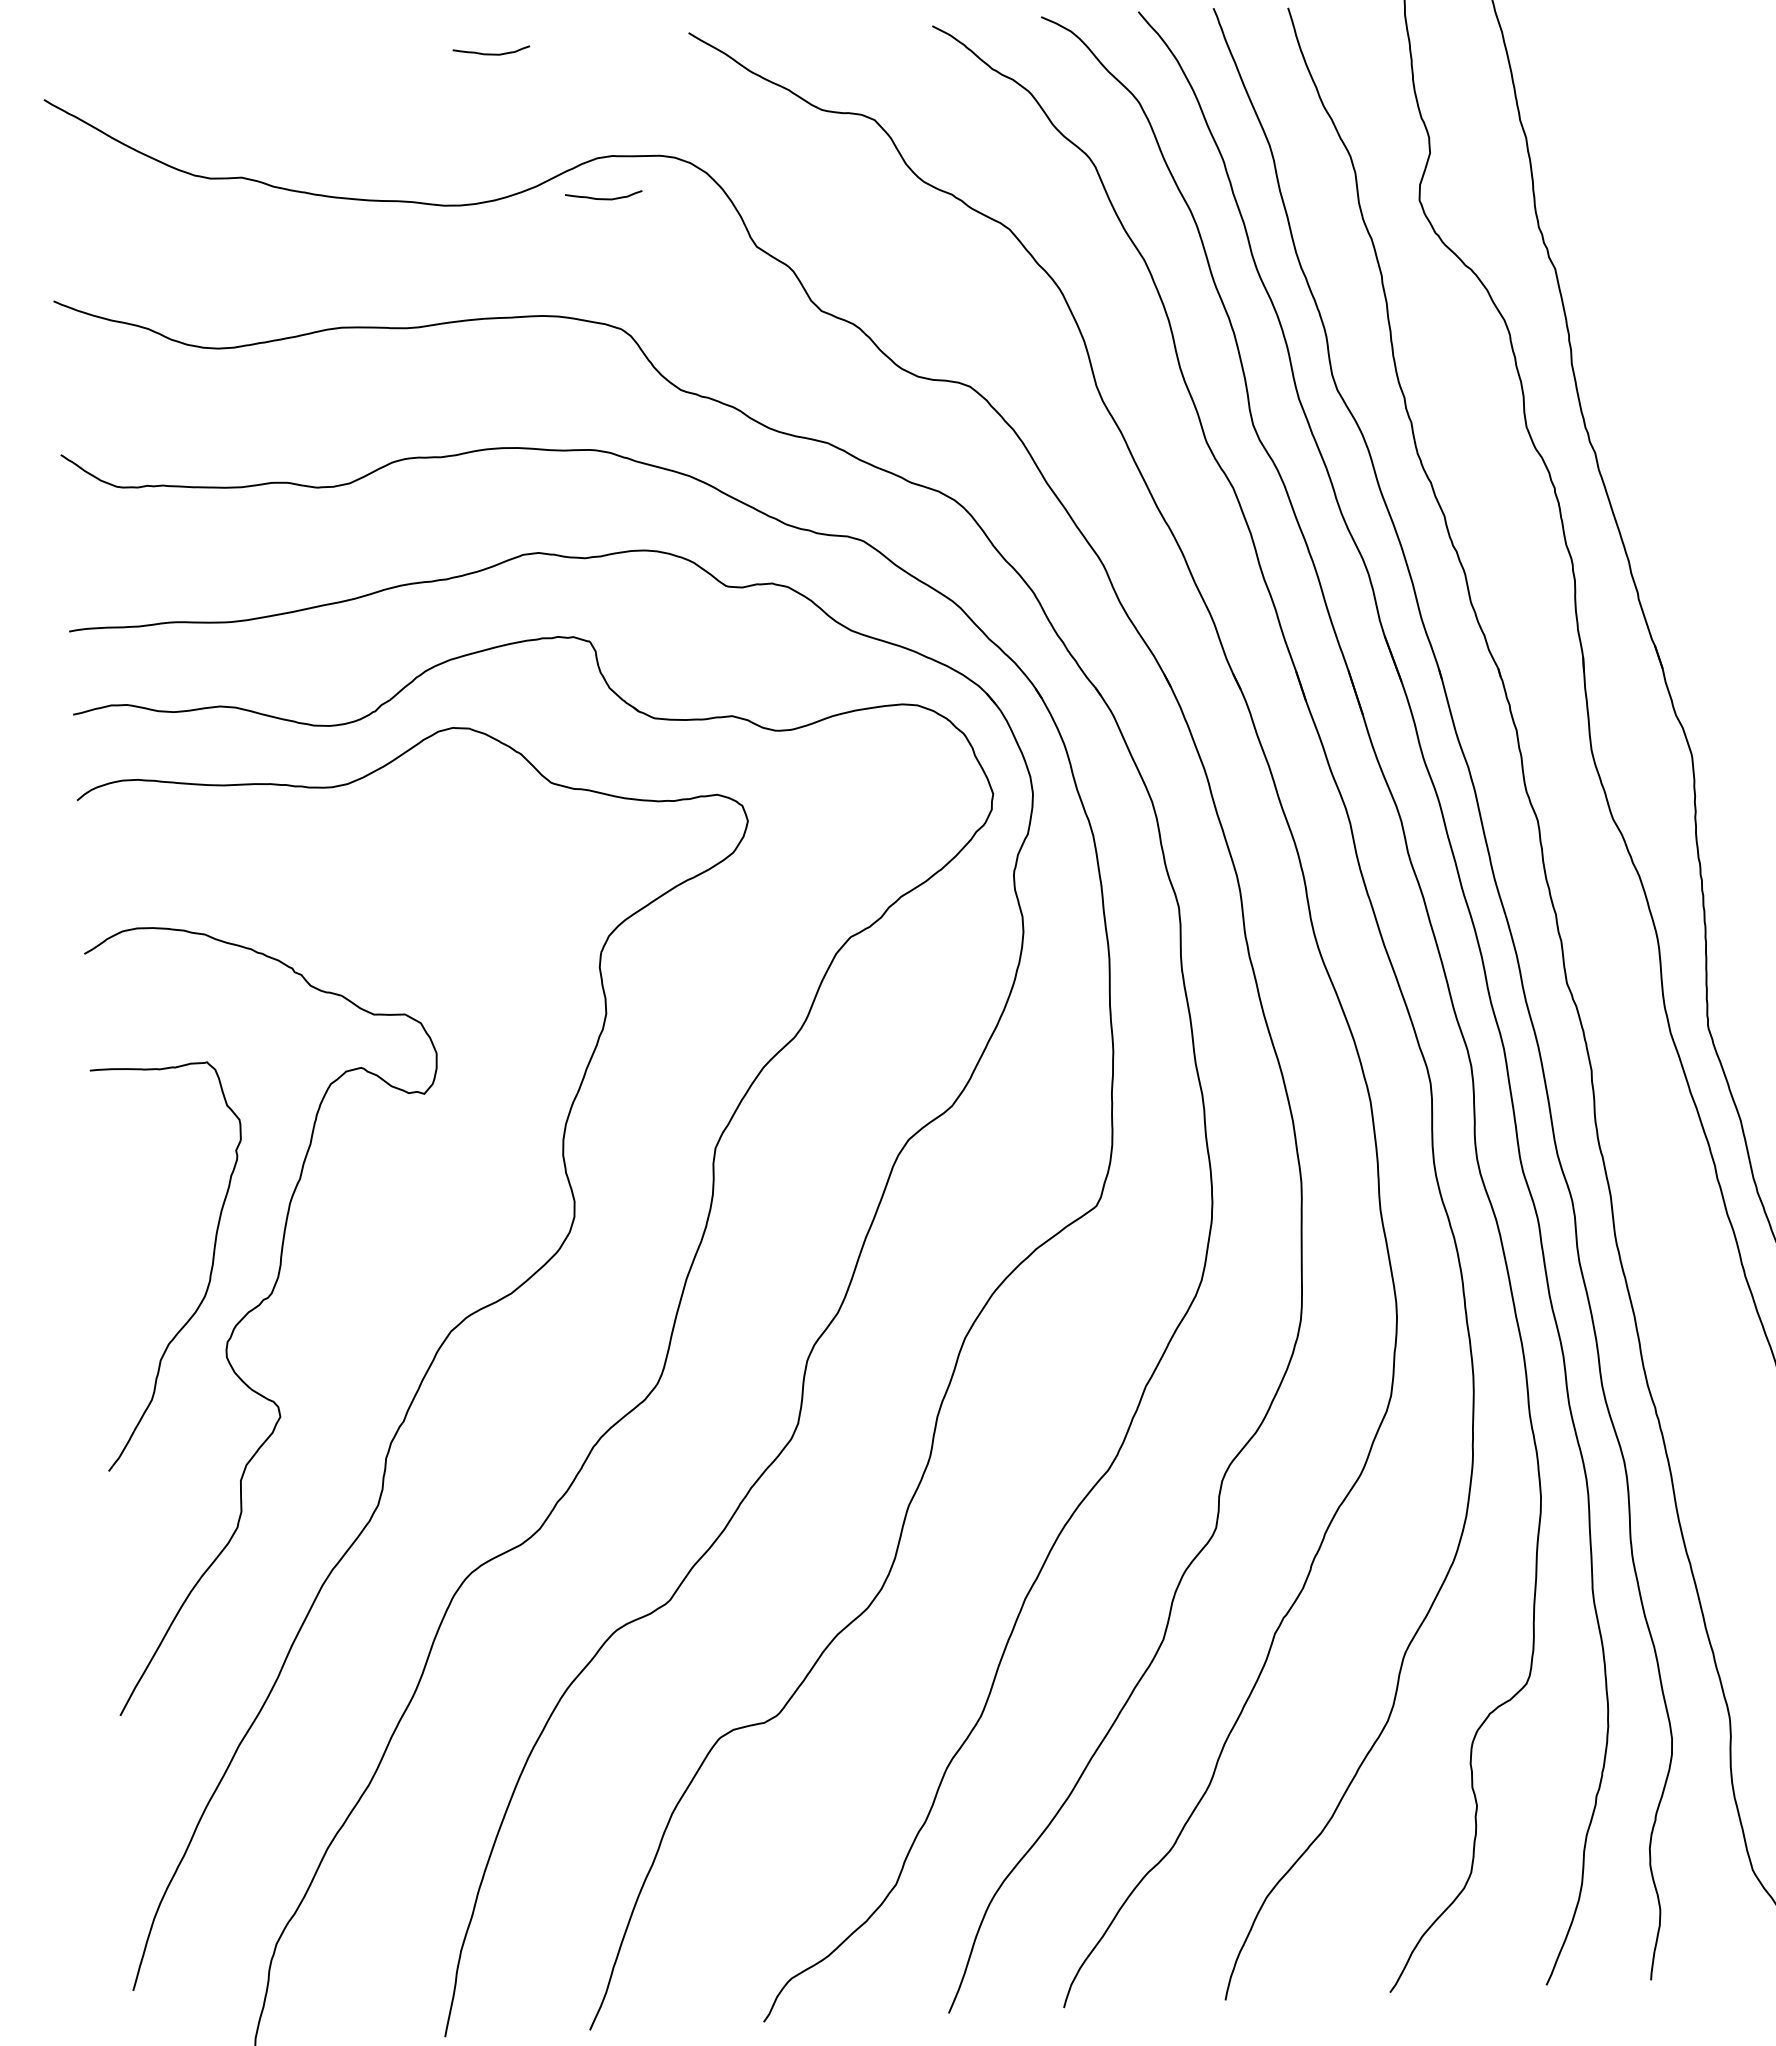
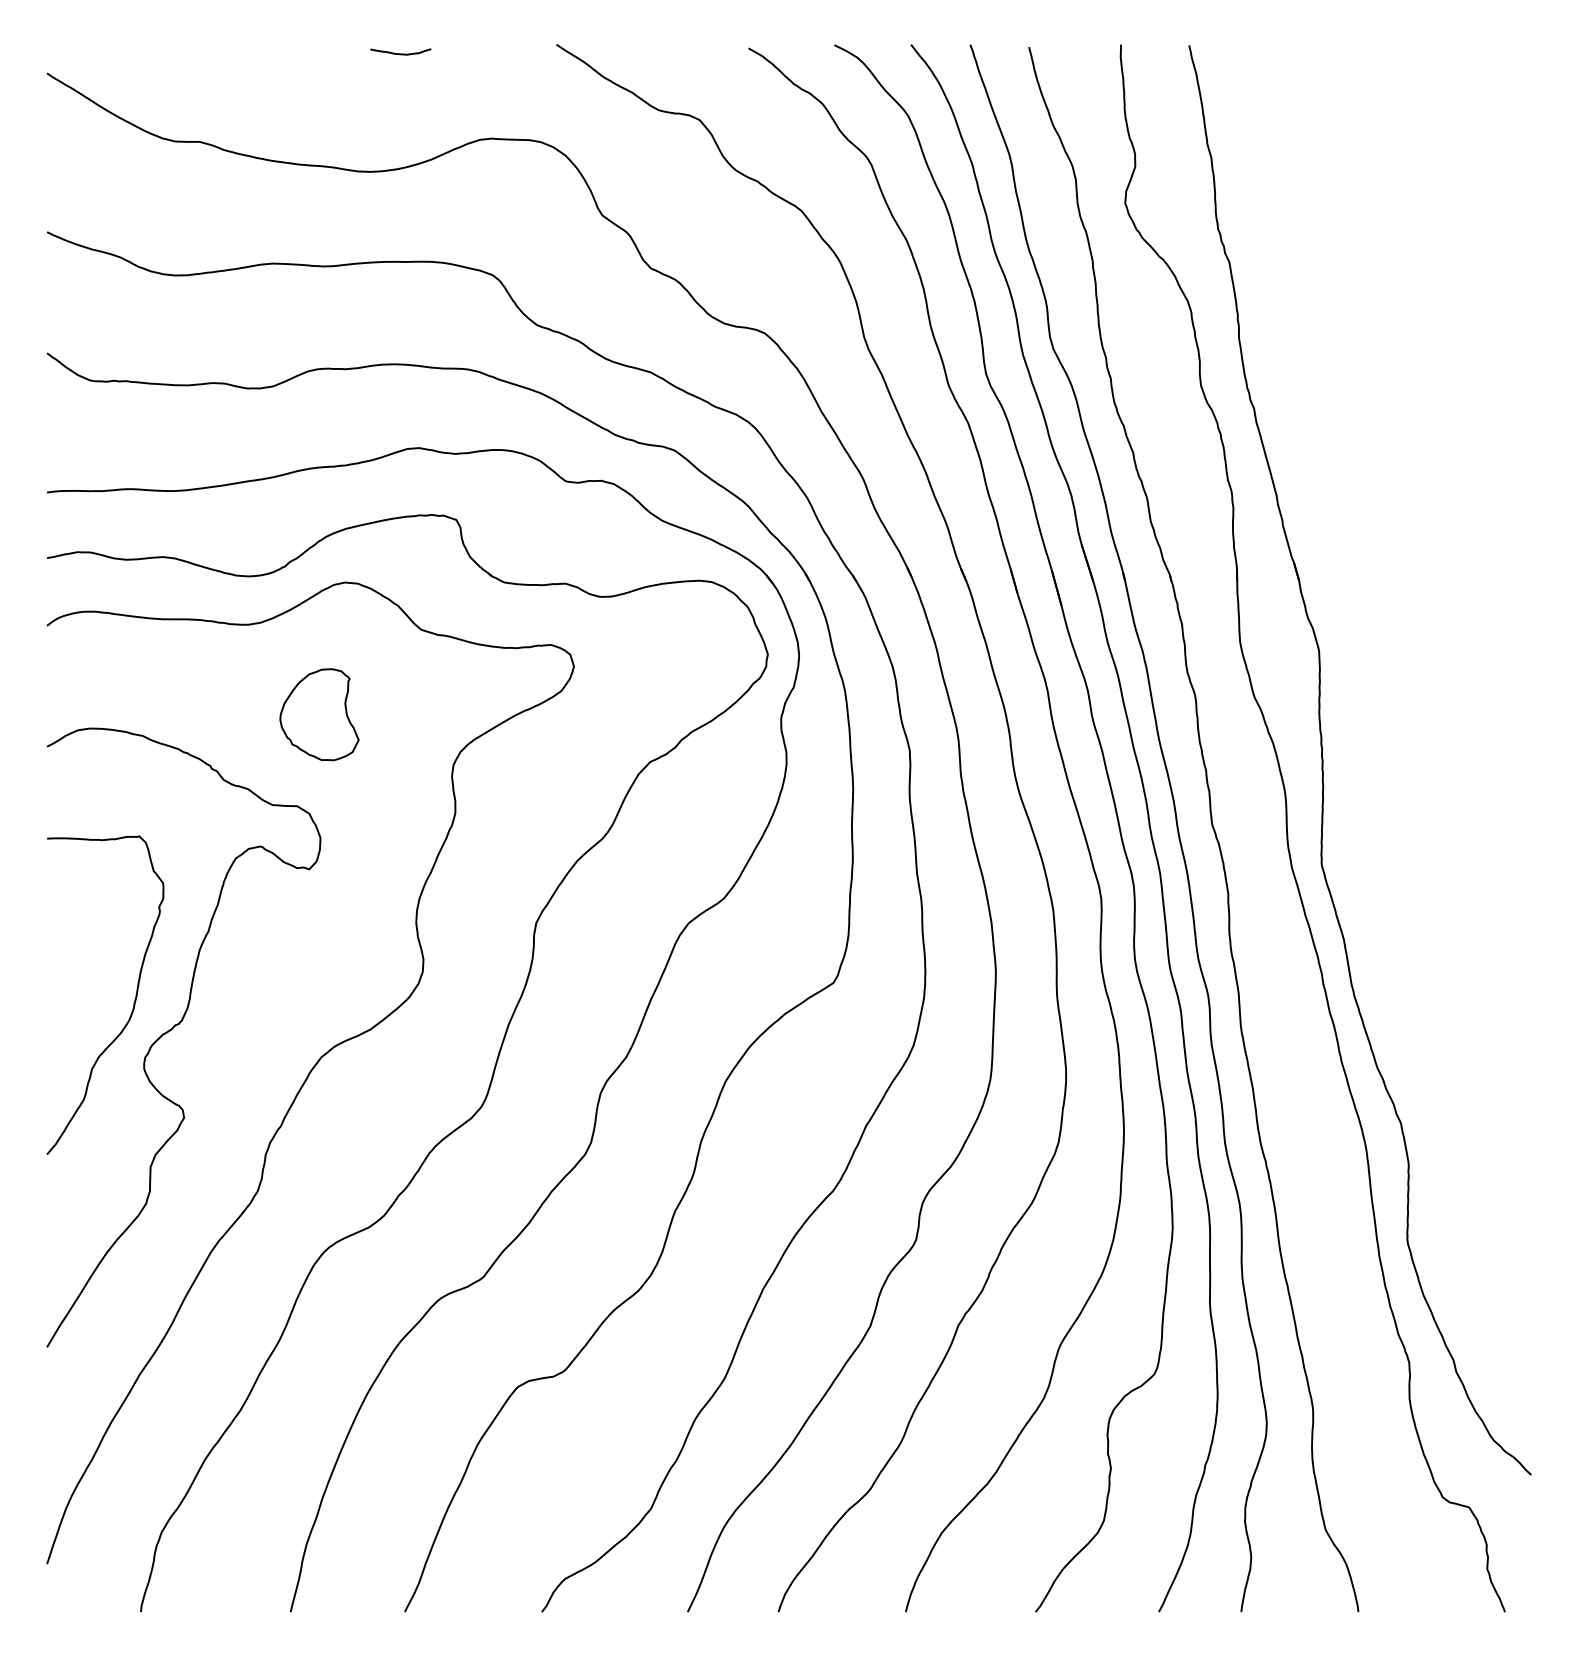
curve: (603, 198) -> (483, 171), removed
part: (428, 896) -> (319, 714), added

